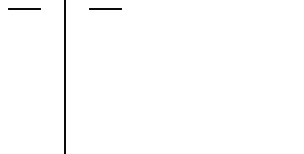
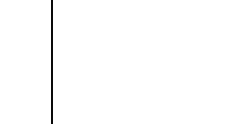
line: (24, 9) -> (19, 7), removed
line: (104, 9) -> (84, 7), removed

